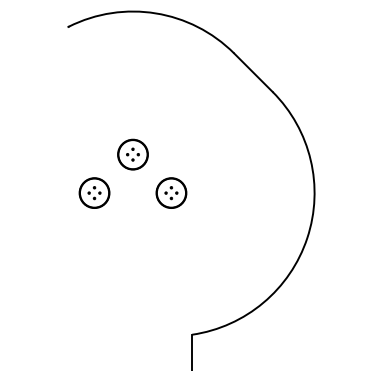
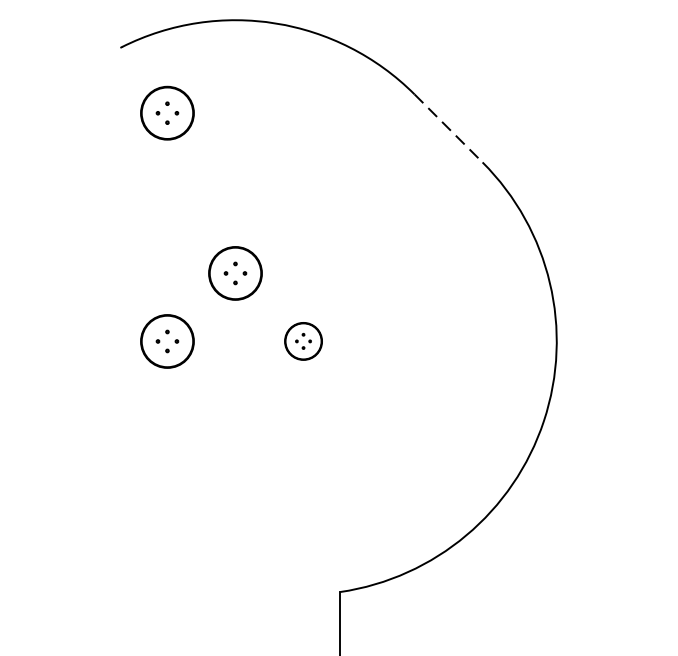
part: (94, 63) -> (167, 112), added
line: (253, 73) -> (448, 129), solid -> dashed
part: (171, 192) -> (303, 340), size x0.7

